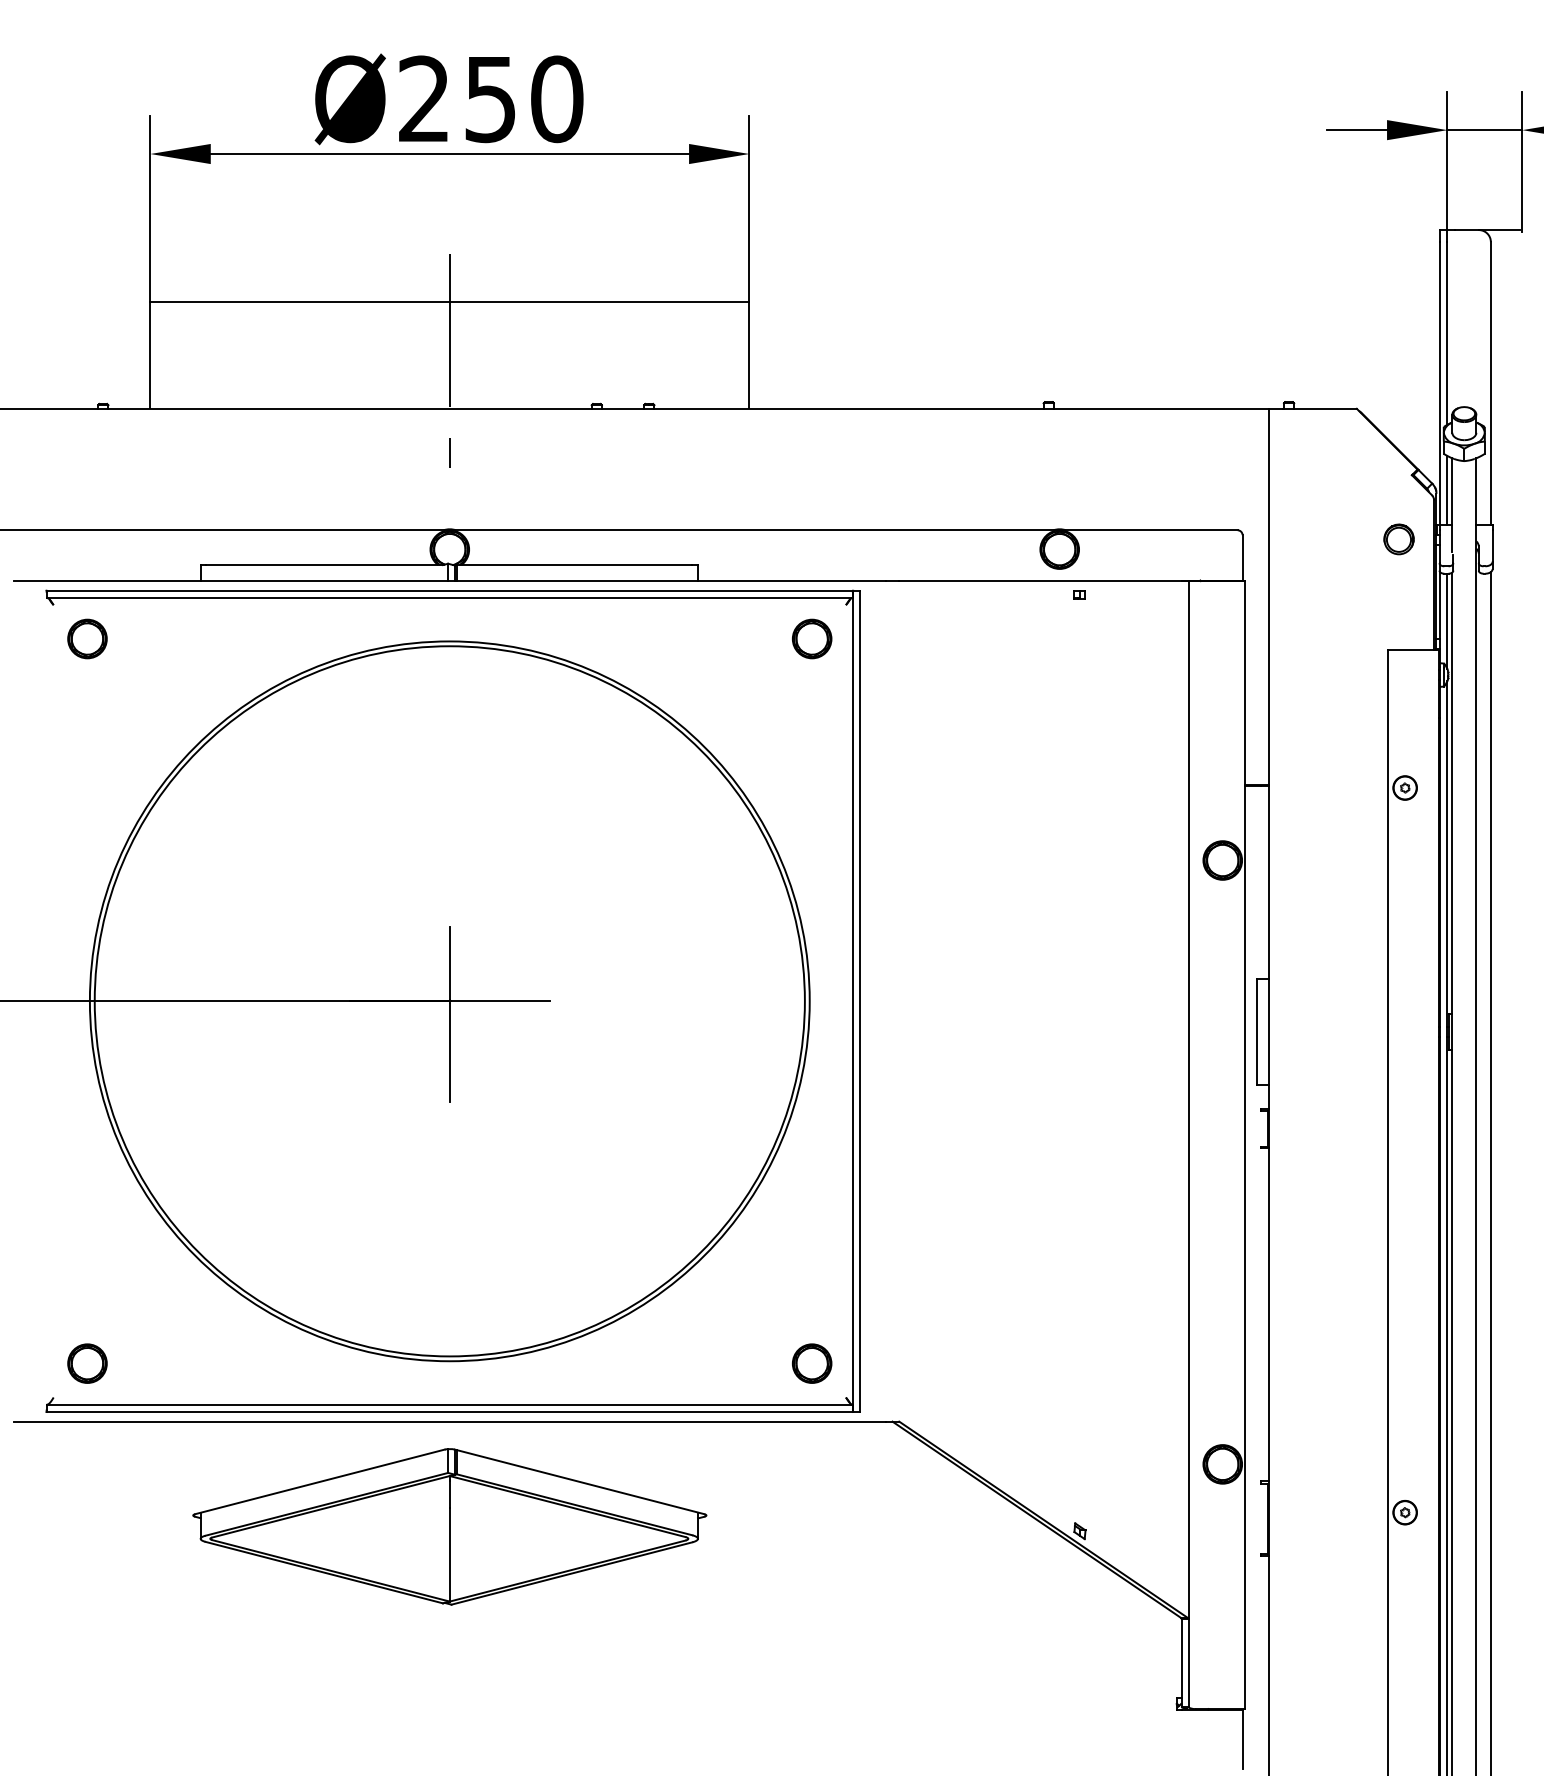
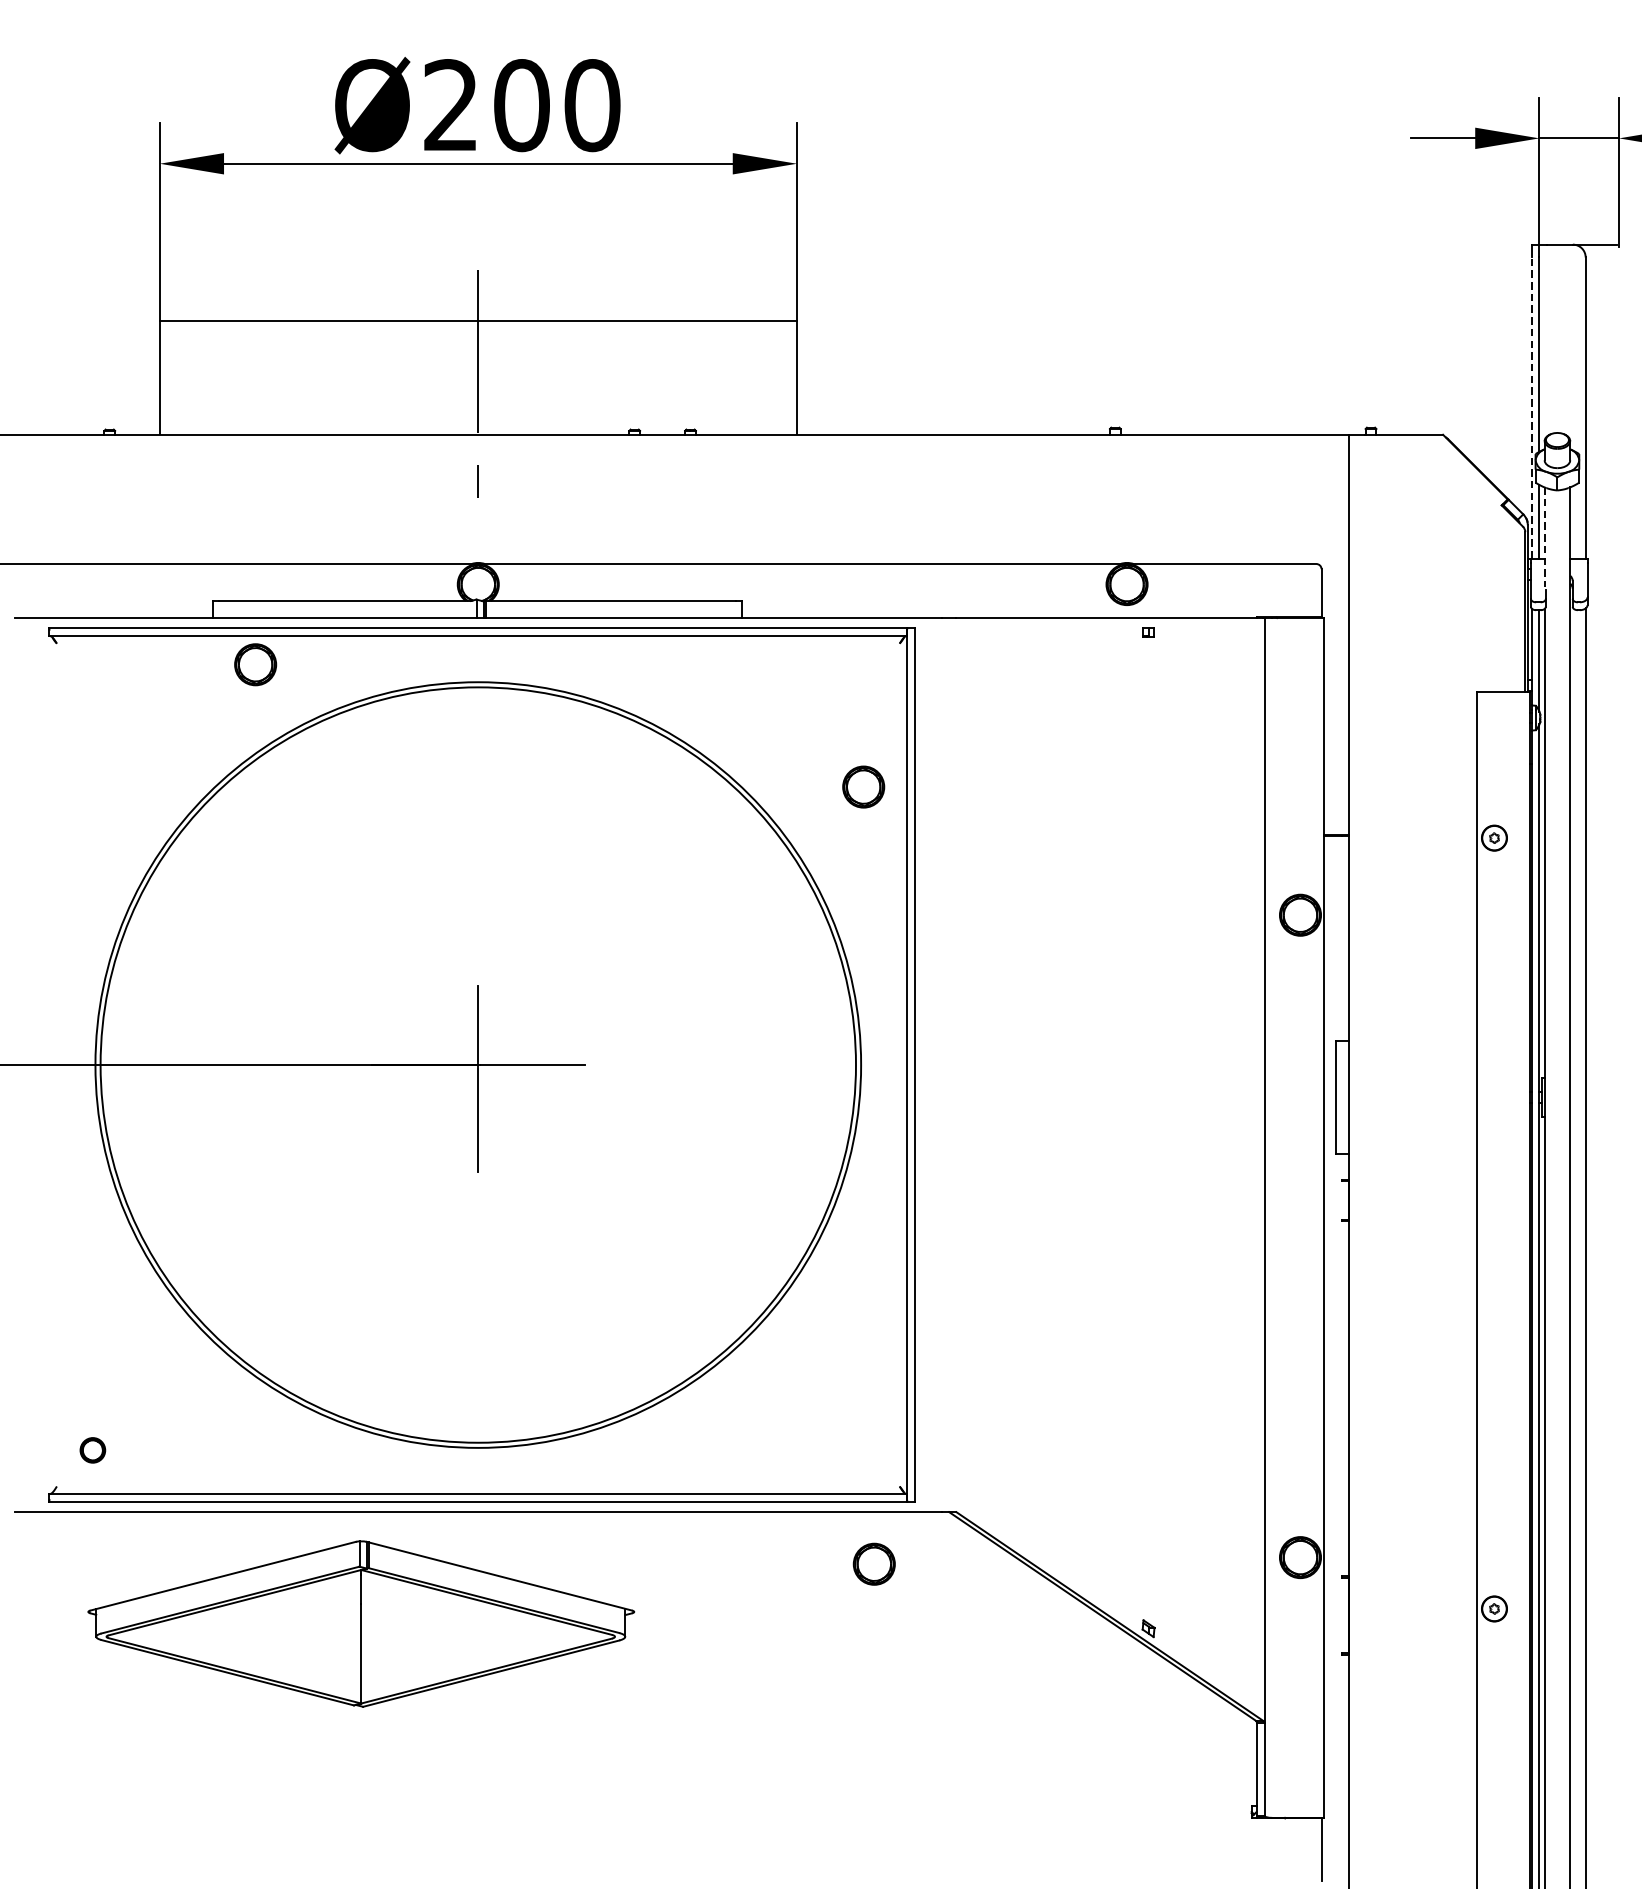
text: (490, 99) -> (521, 105), Ø250 -> Ø200
line: (1440, 383) -> (1532, 407), solid -> dashed
line: (1452, 505) -> (1544, 537), solid -> dashed
part: (1398, 539) -> (1487, 573), removed
part: (87, 638) -> (255, 664), moved
part: (812, 638) -> (864, 786), moved
part: (87, 1363) -> (92, 1450), size x0.6
part: (812, 1363) -> (874, 1564), moved
part: (449, 1526) -> (360, 1623), moved

